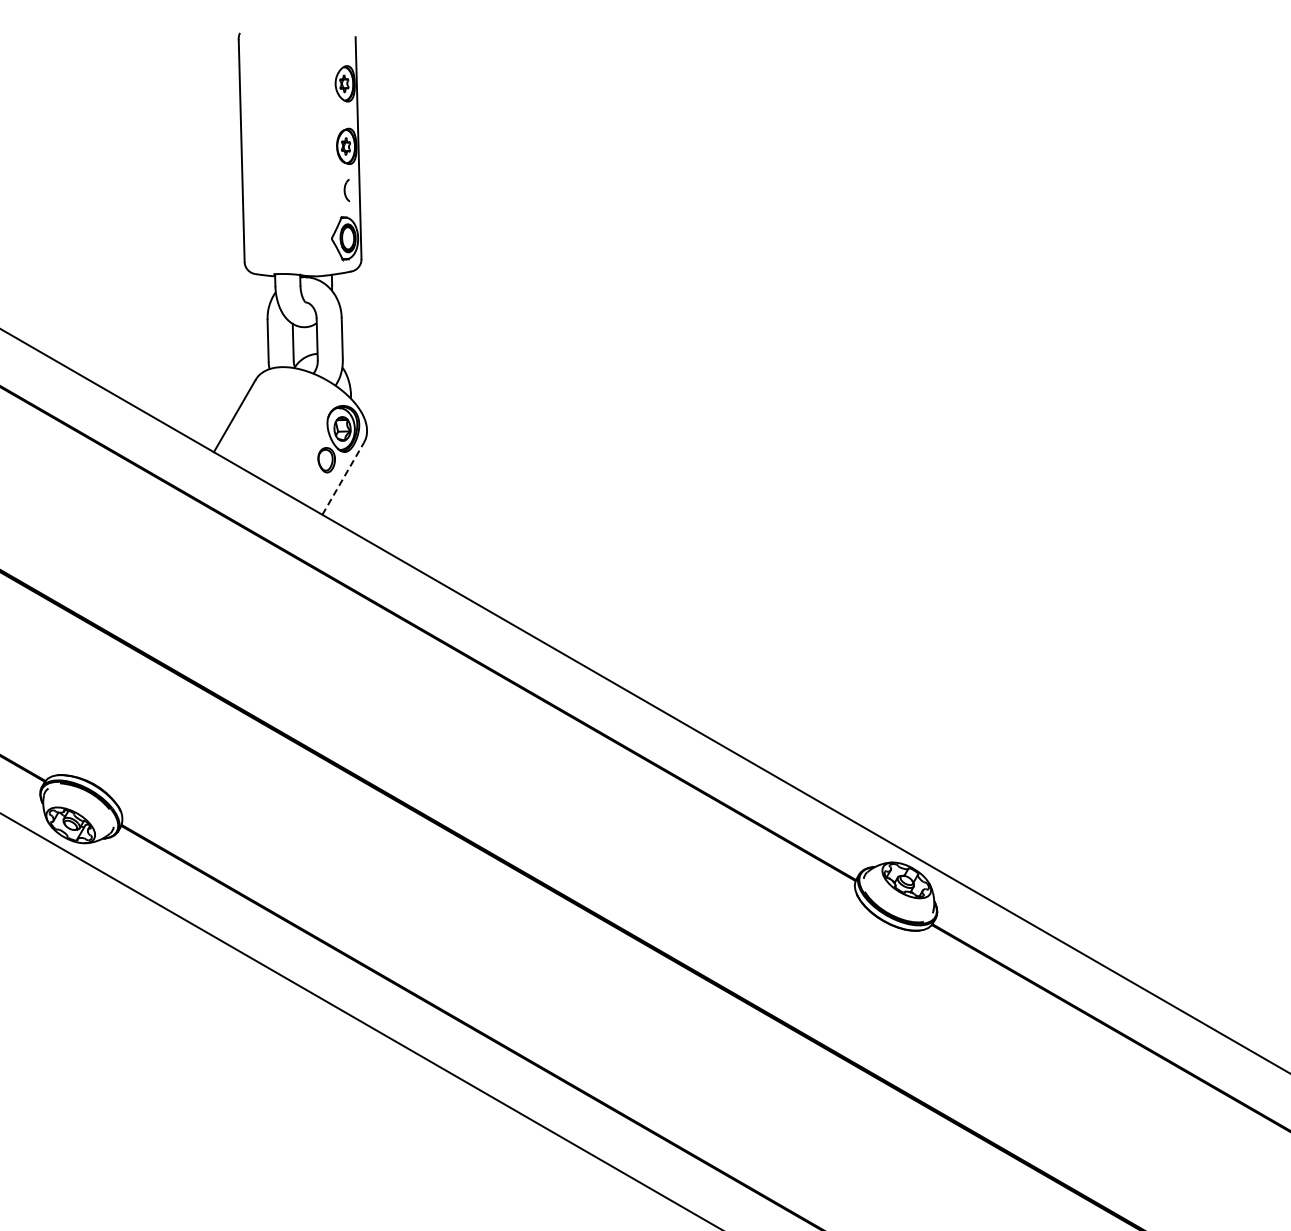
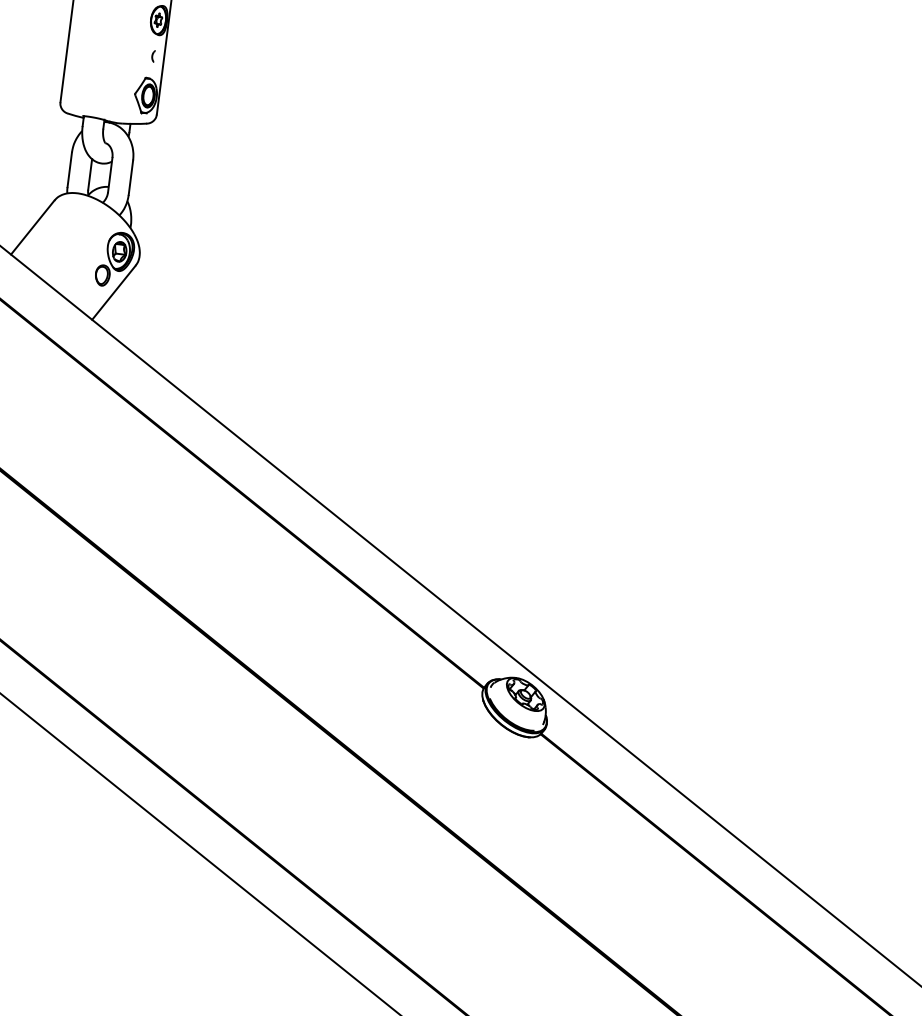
part: (346, 189) -> (153, 55), size x0.62
line: (343, 478) -> (114, 292), dashed -> solid

